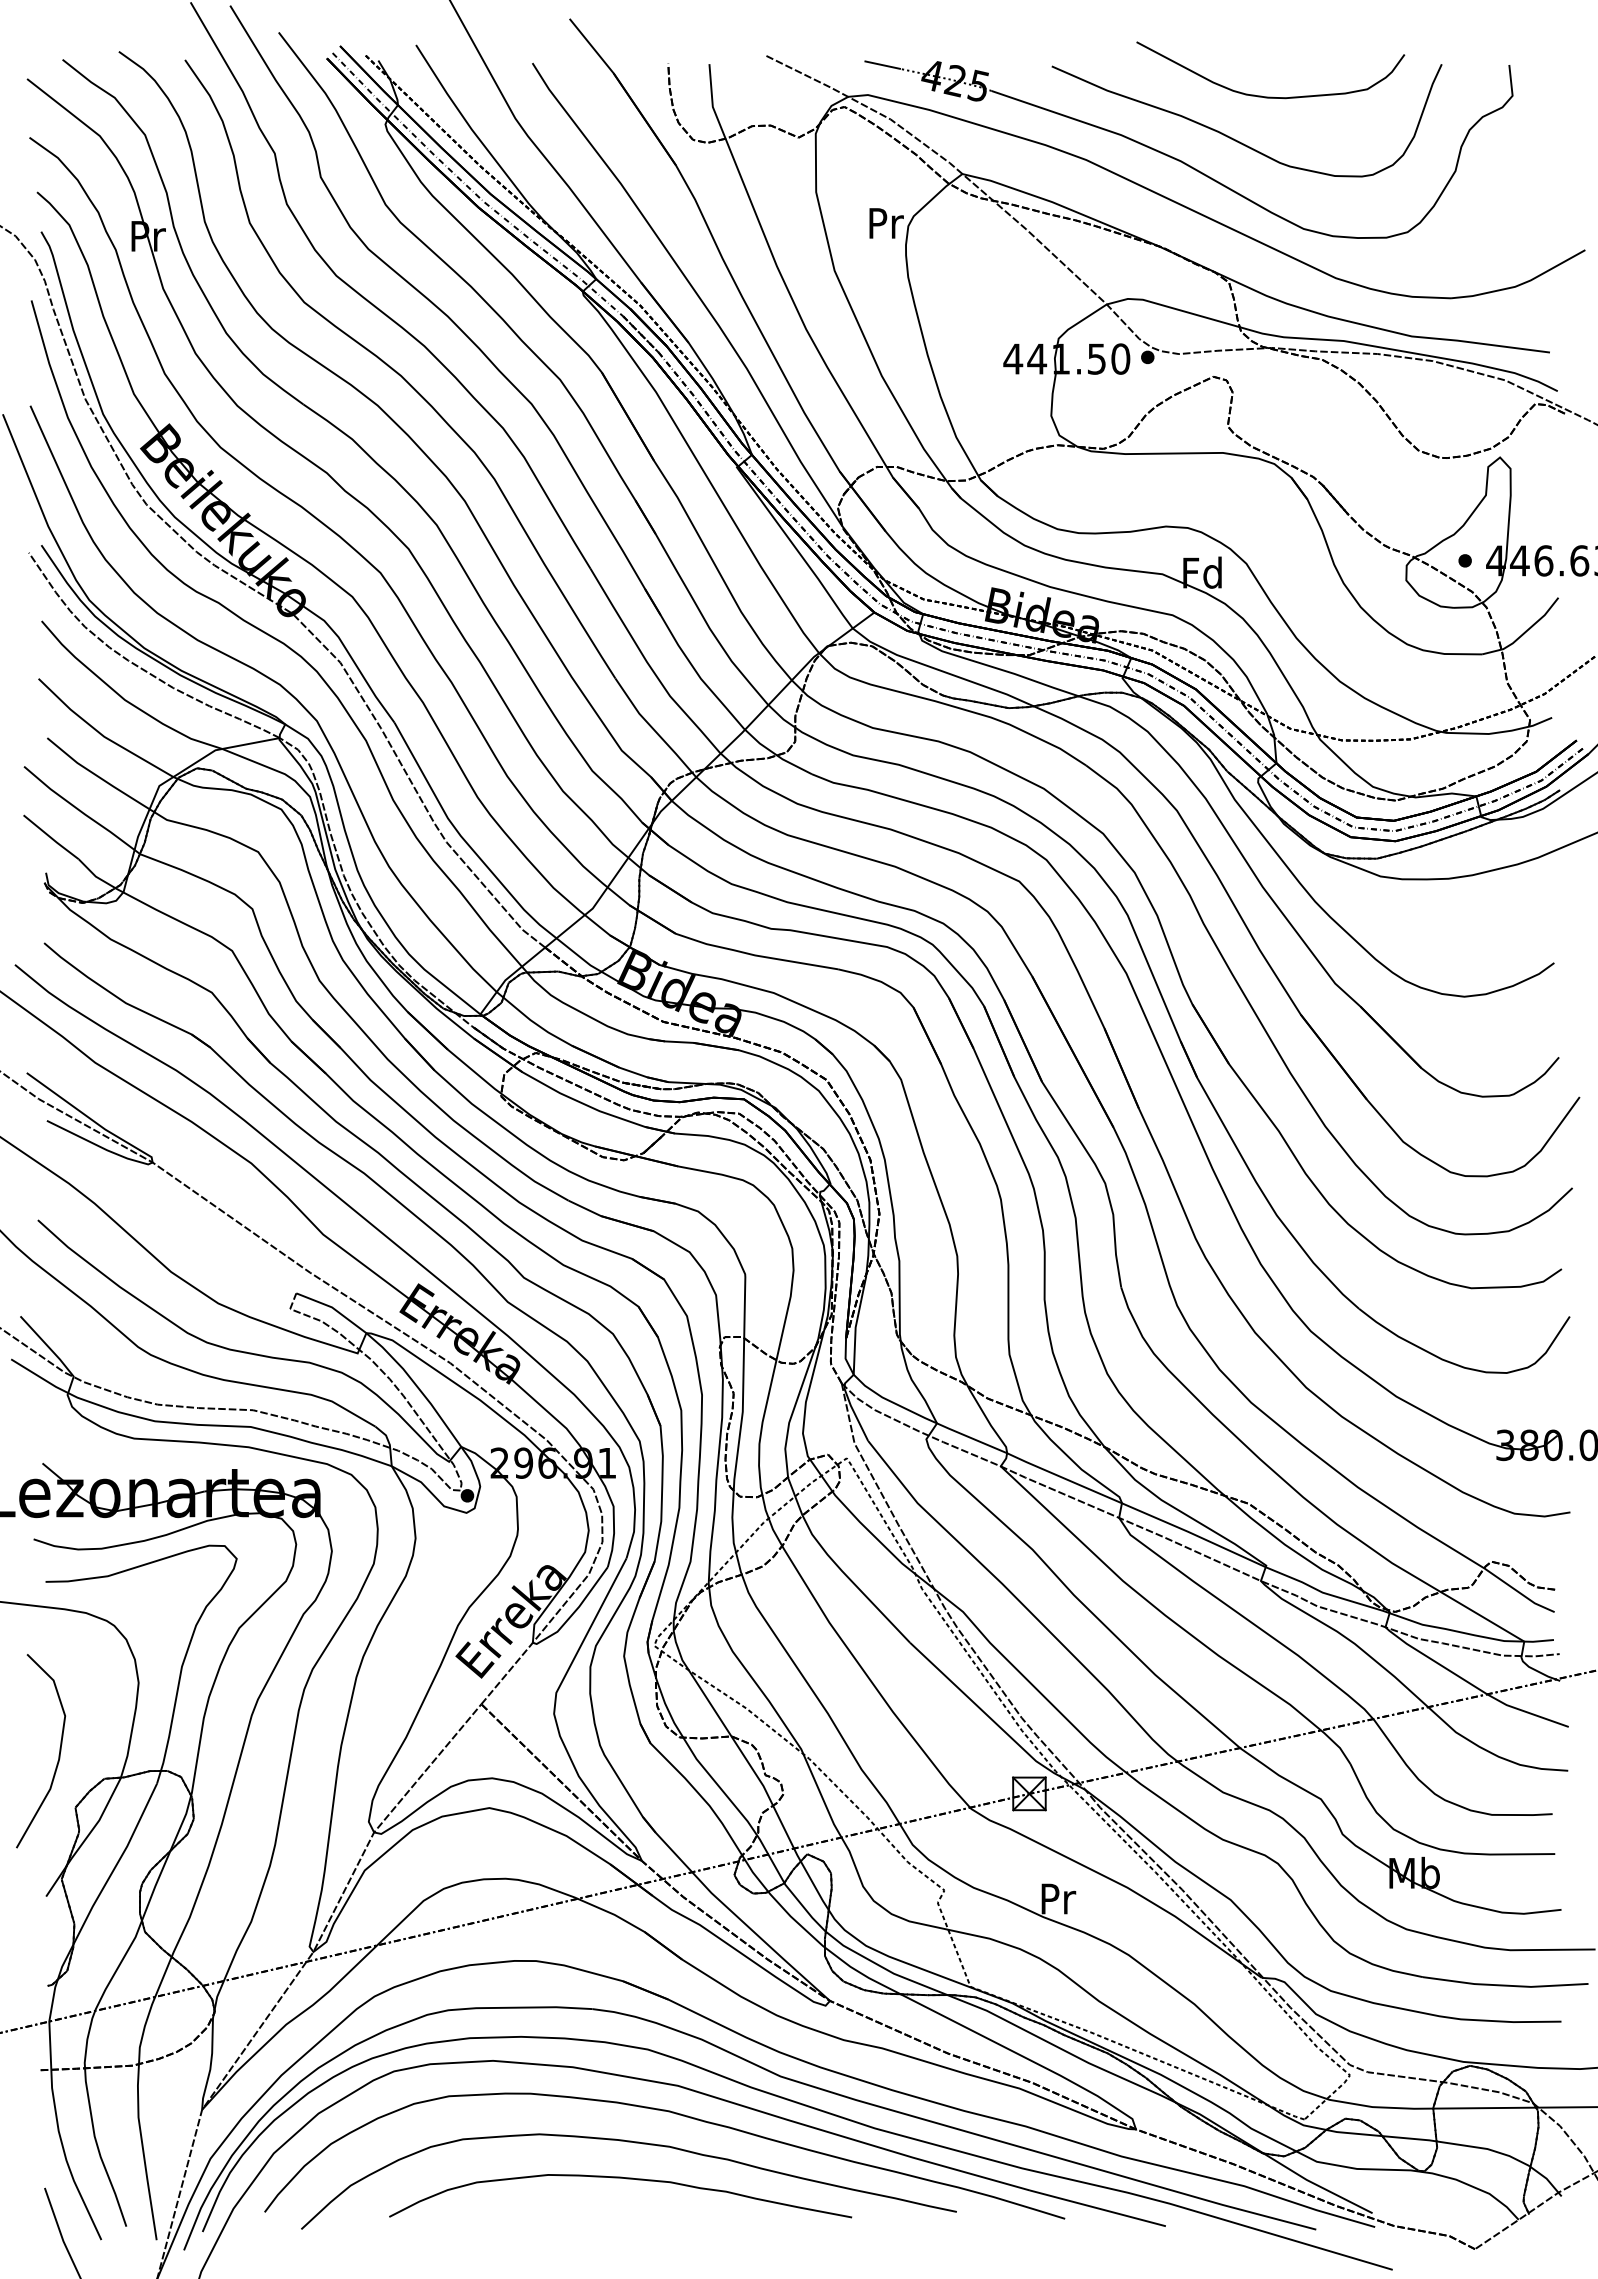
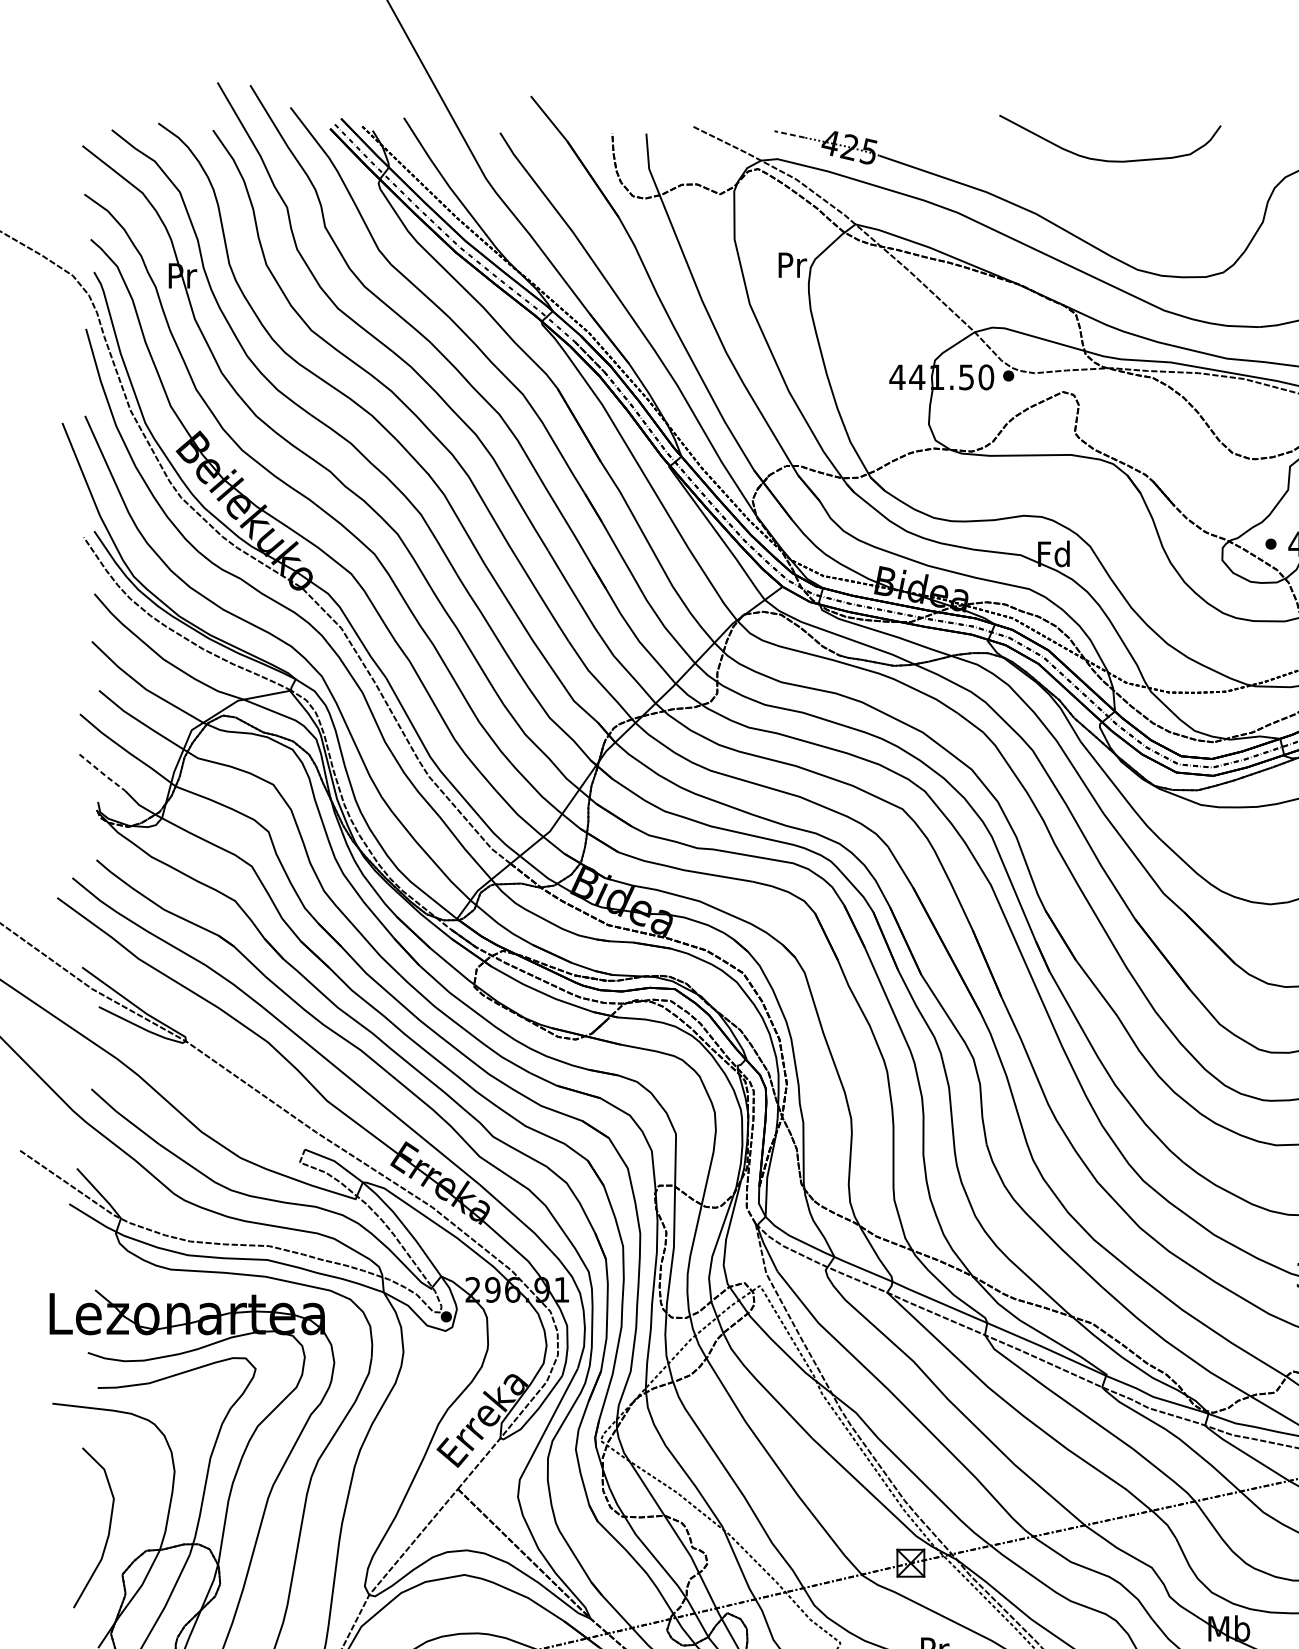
line: (882, 65) -> (789, 134), solid -> dashed
curve: (1236, 139) -> (1081, 195), removed
line: (51, 838) -> (102, 773), solid -> dashed

